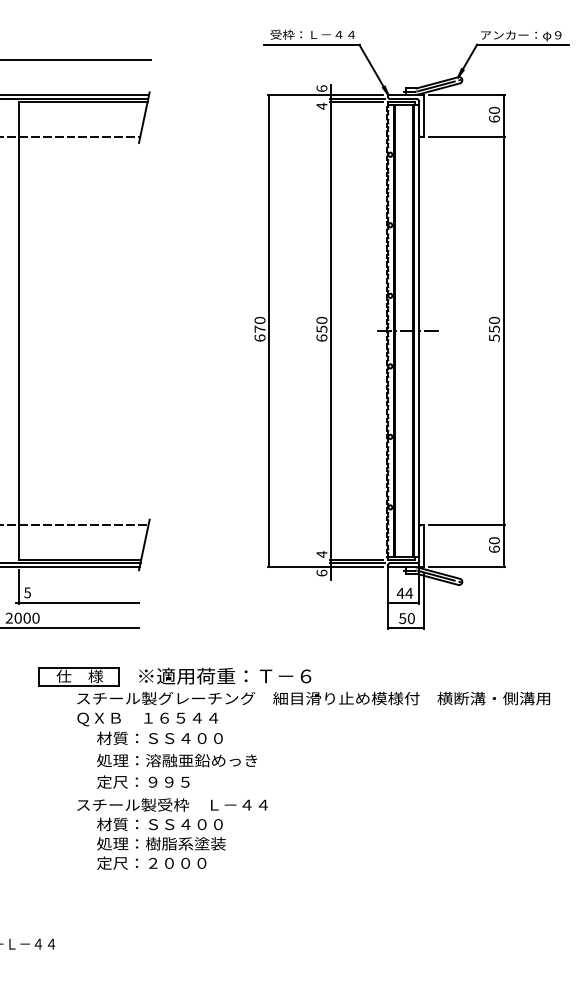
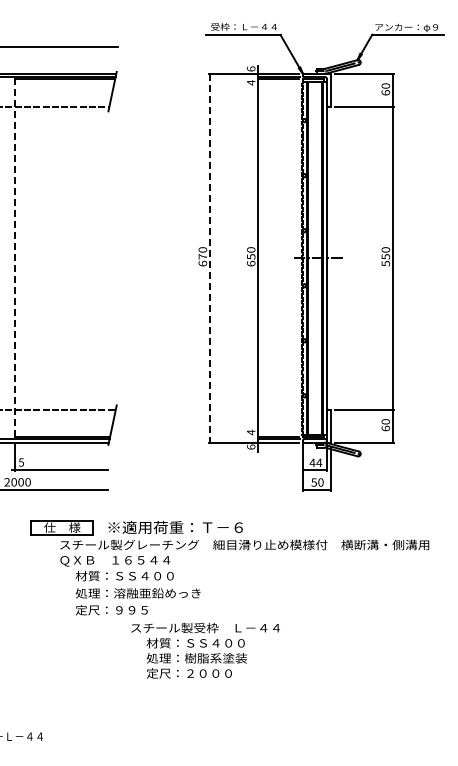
line: (19, 331) -> (15, 258), solid -> dashed
line: (269, 331) -> (210, 258), solid -> dashed
text: (172, 833) -> (205, 650), moved

